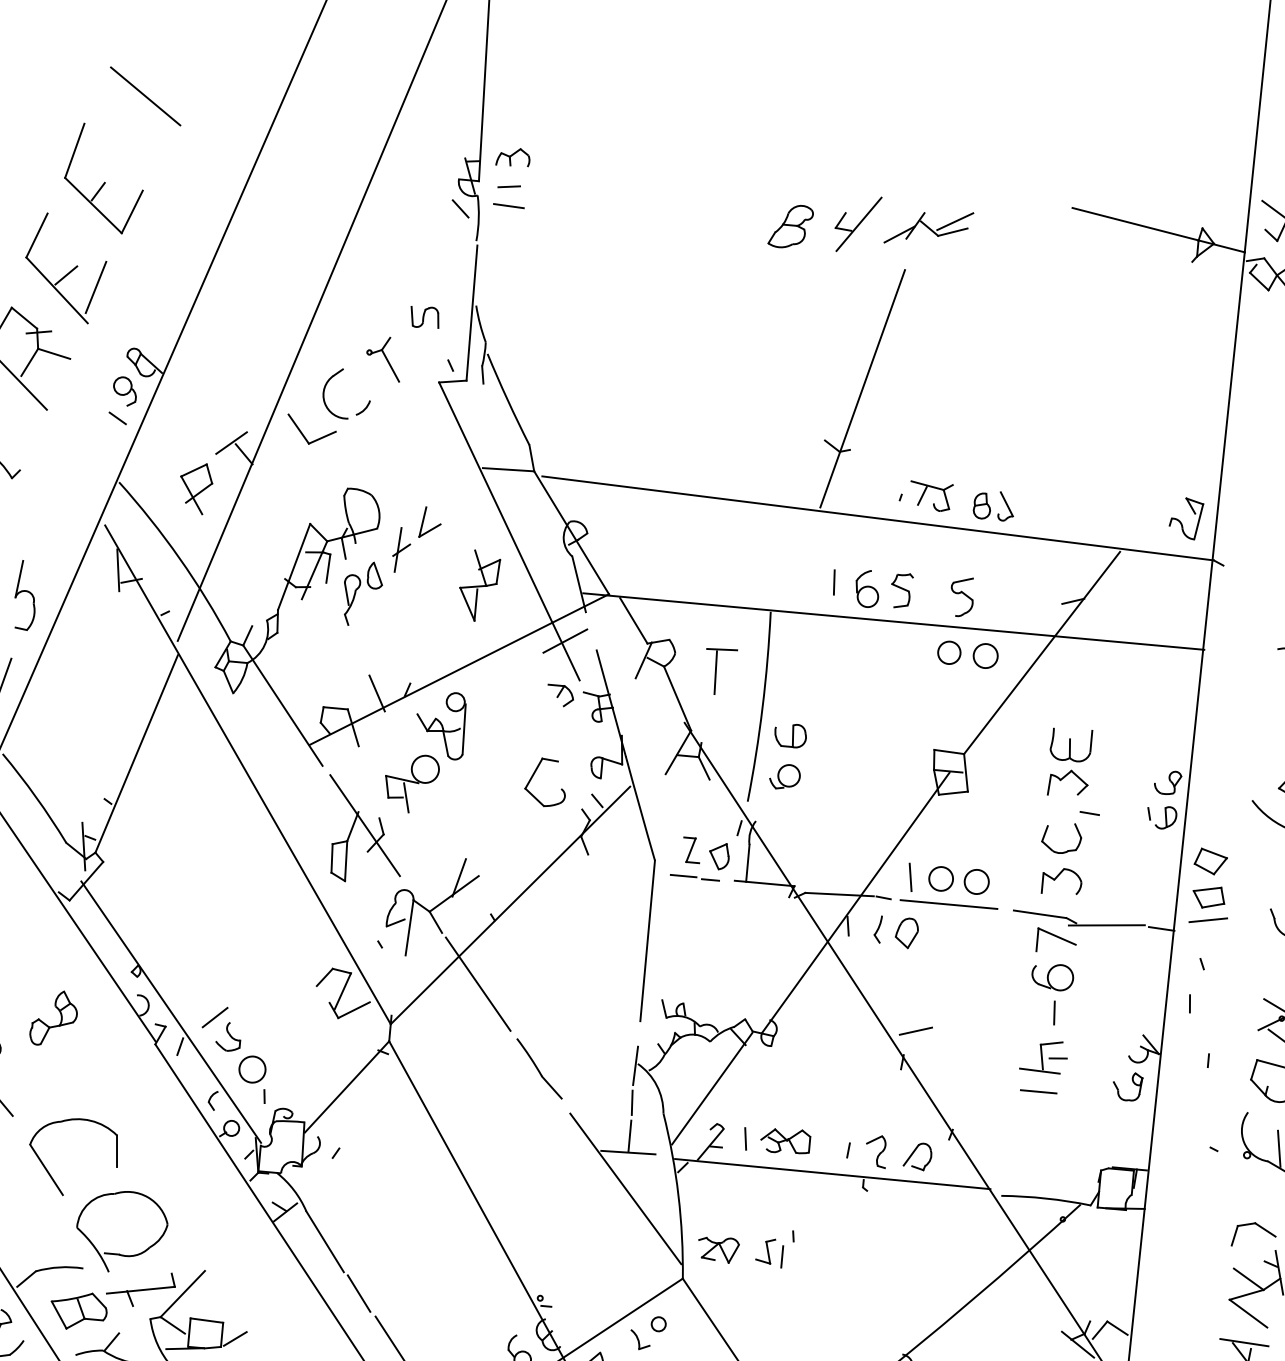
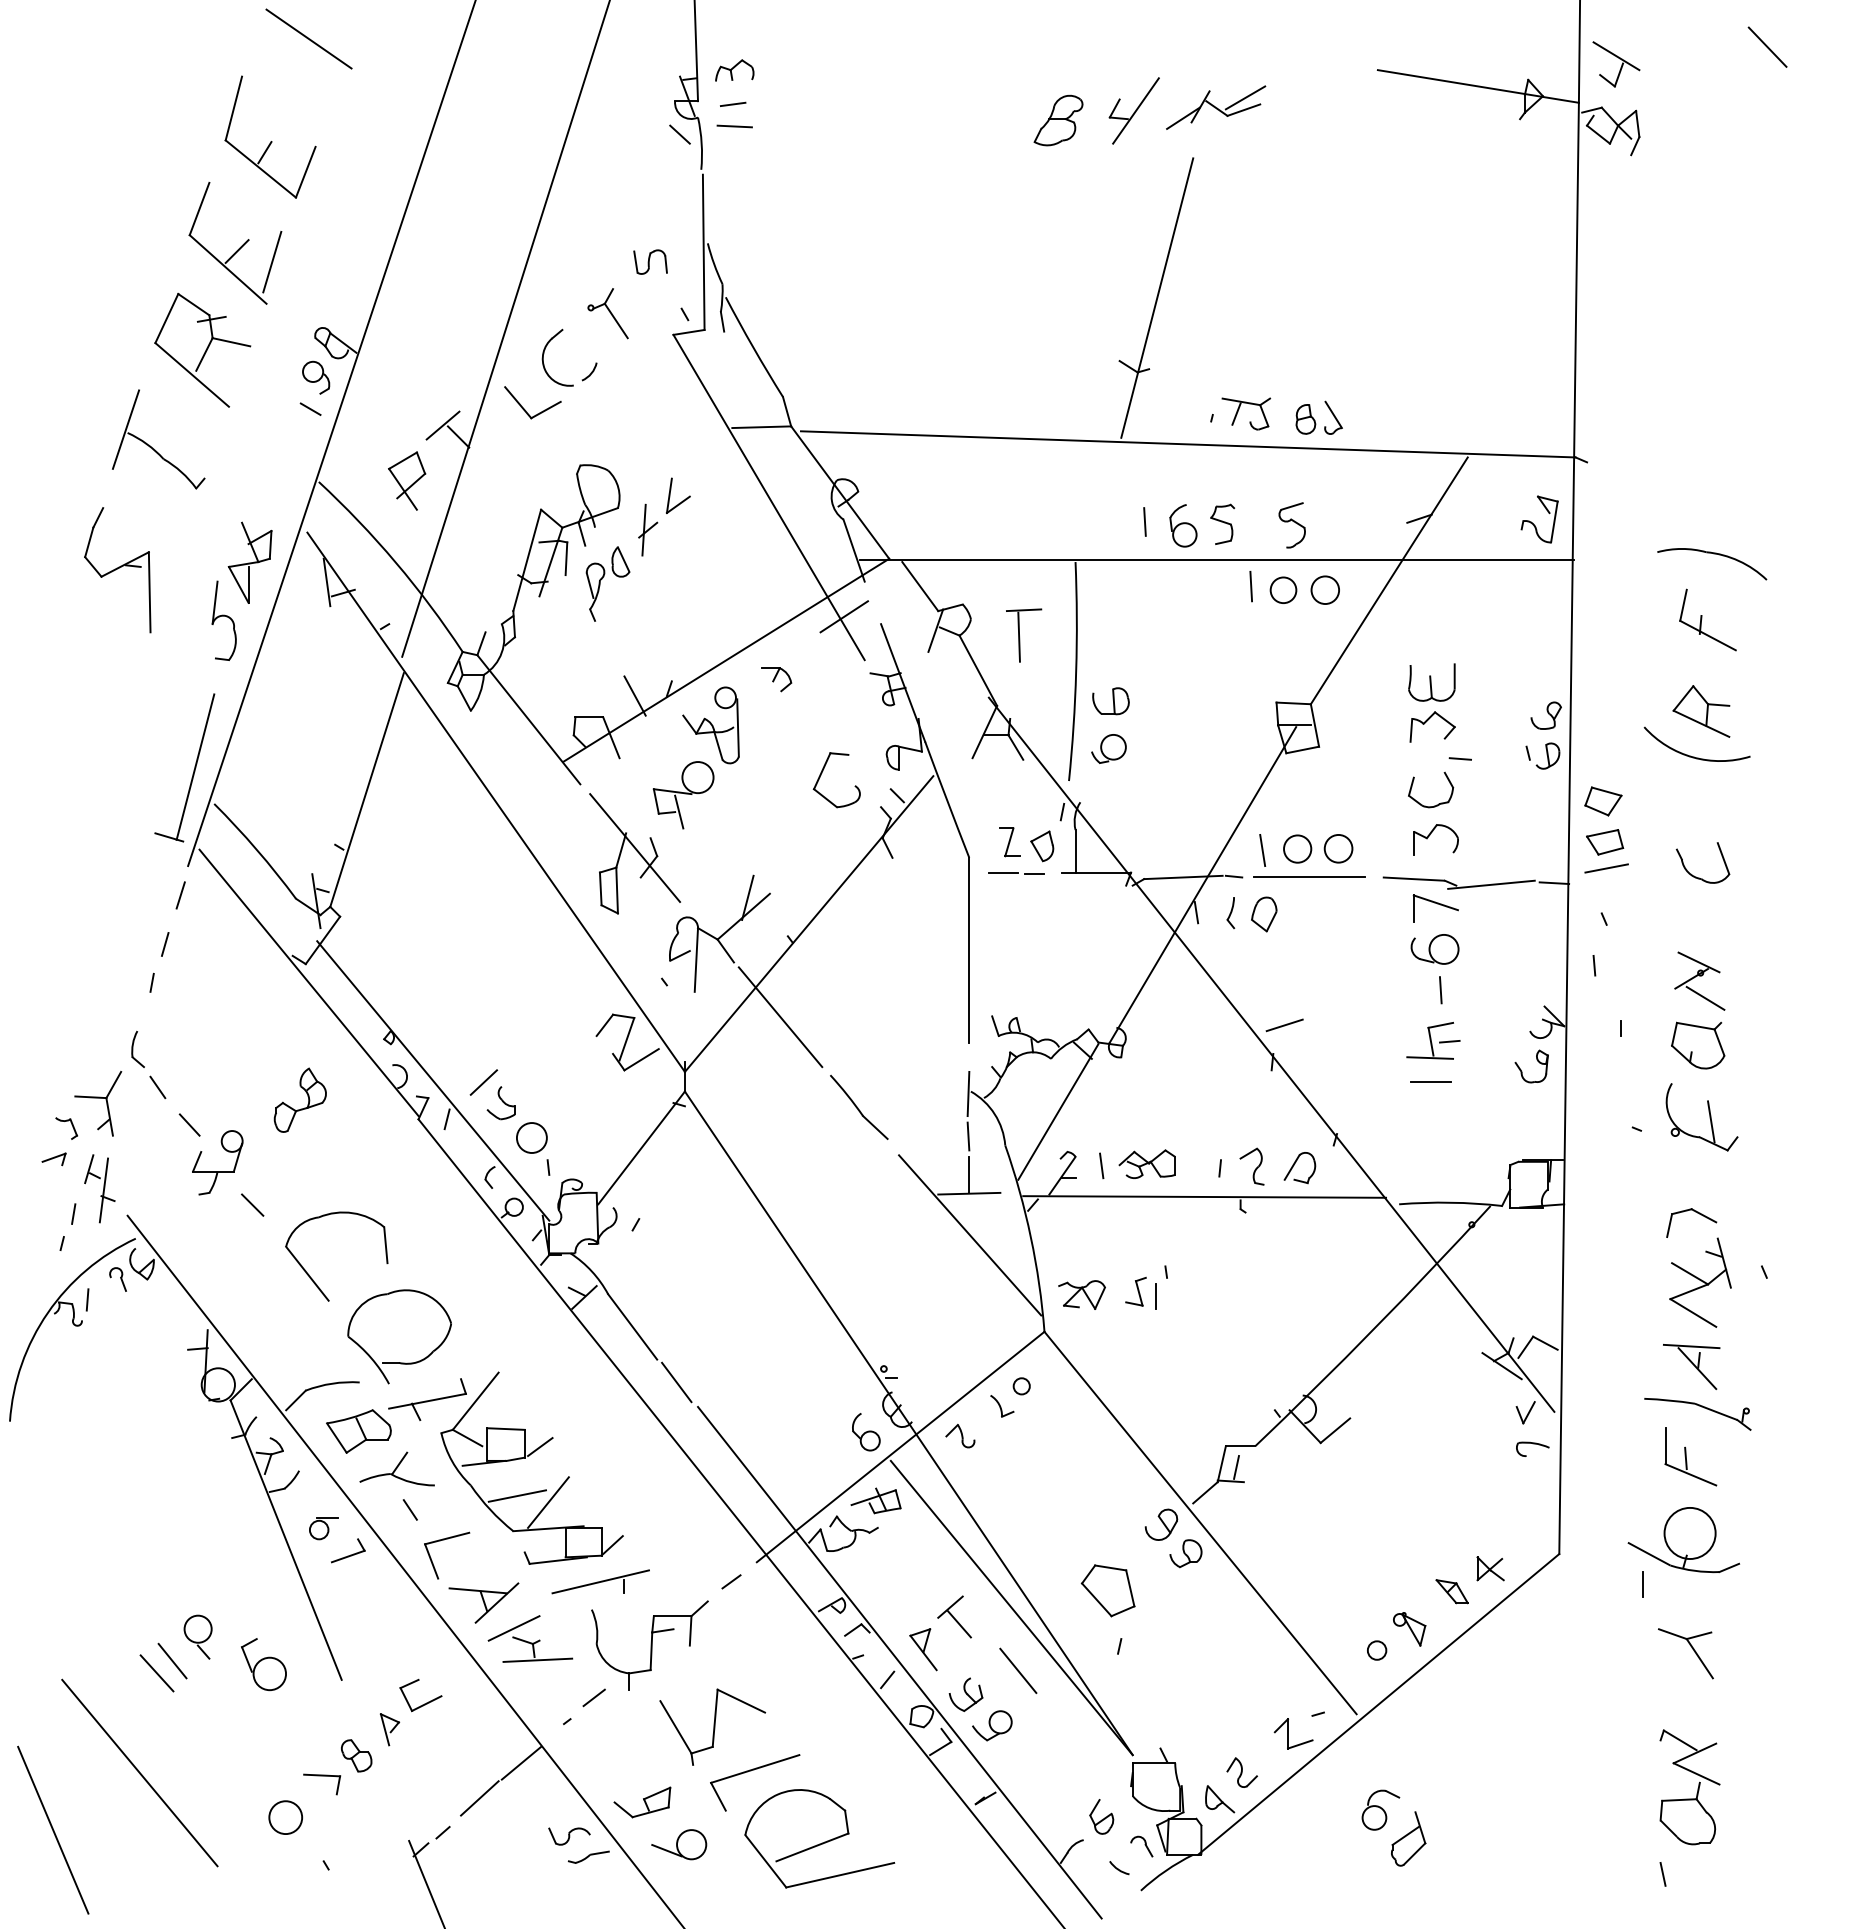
part: (1181, 522) -> (1534, 524), moved
part: (478, 585) -> (249, 562), moved
line: (921, 646) -> (1251, 586), added
part: (560, 695) -> (776, 679), moved

